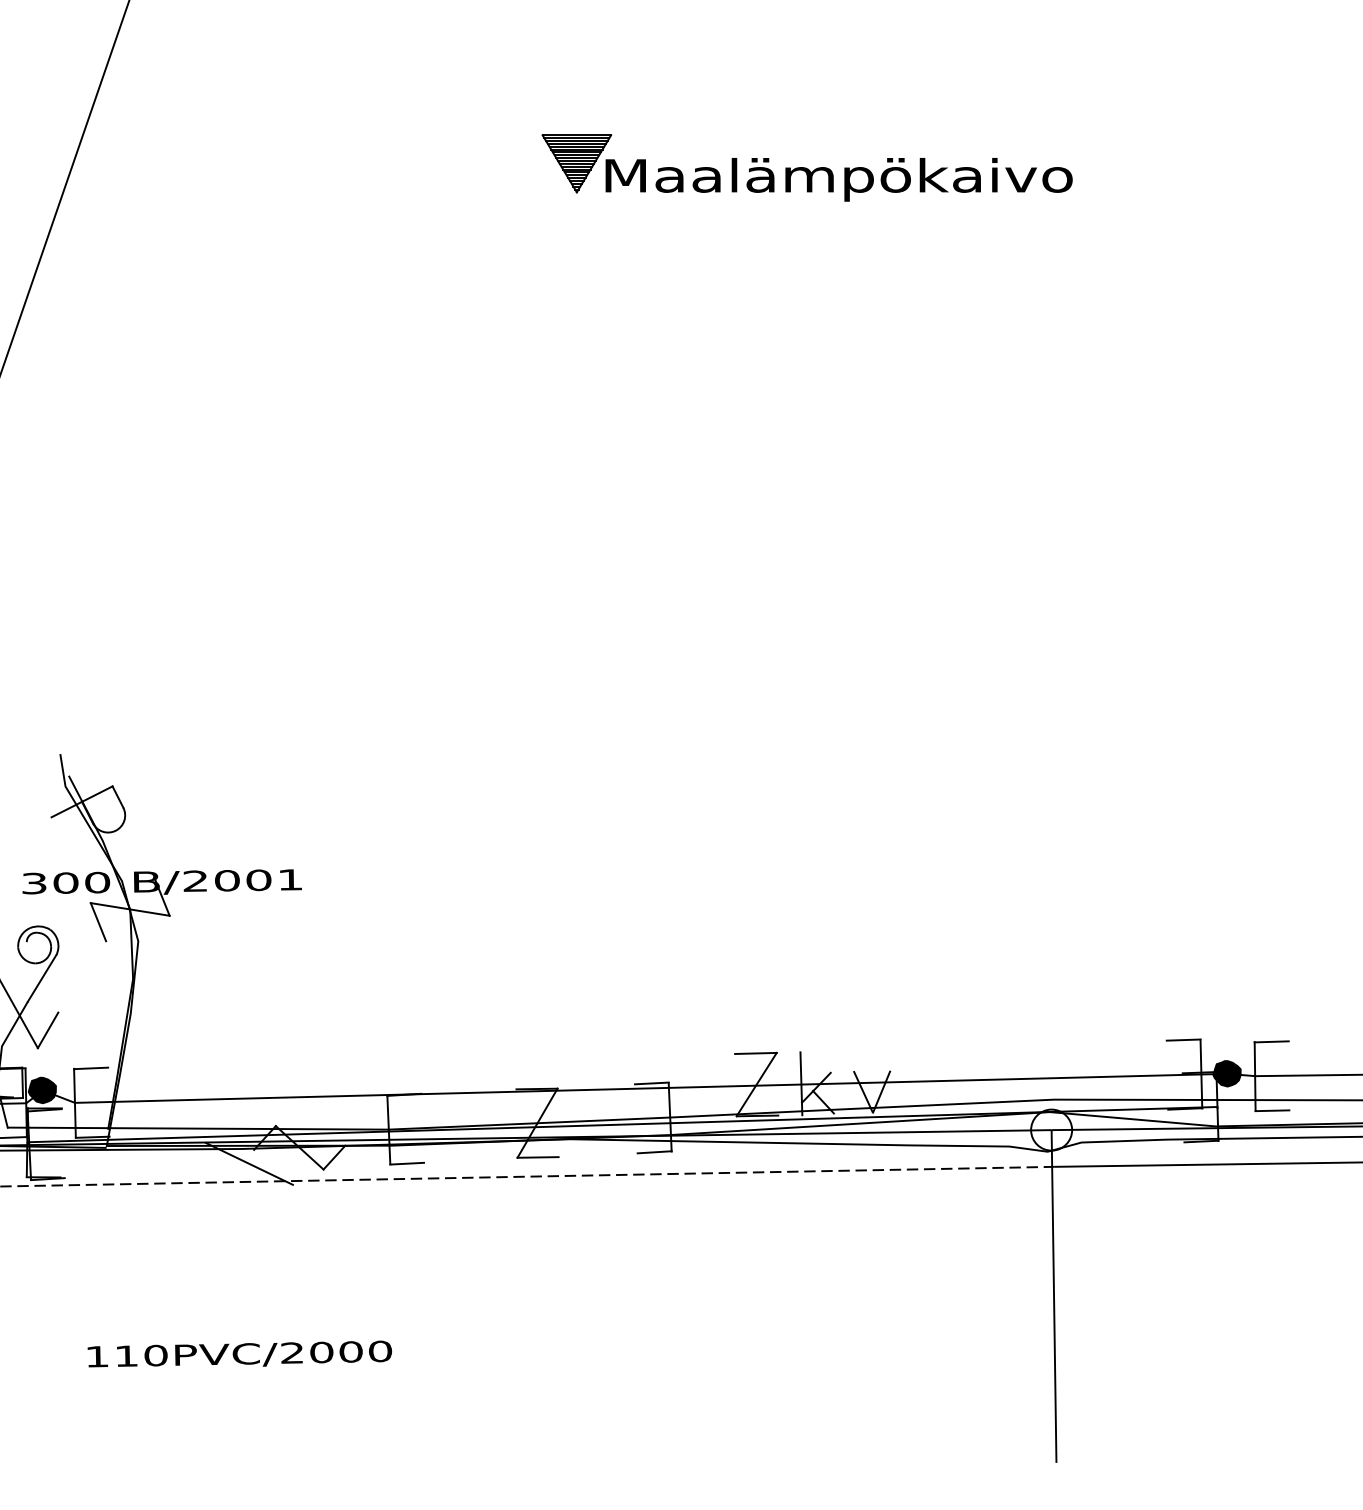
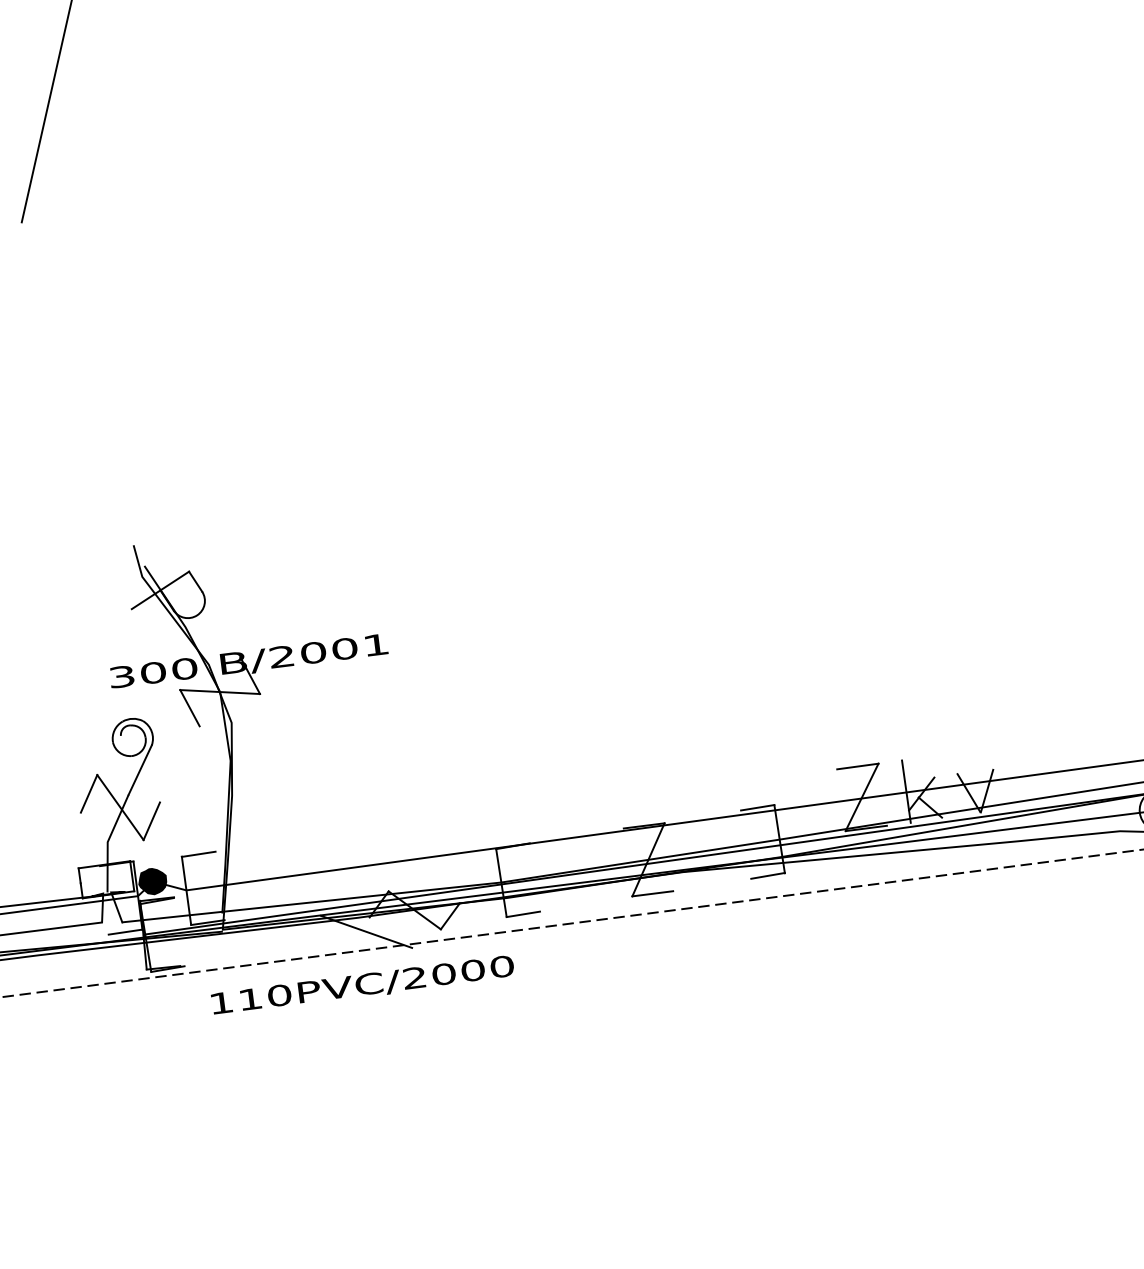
text: (239, 1353) -> (362, 984), moved

